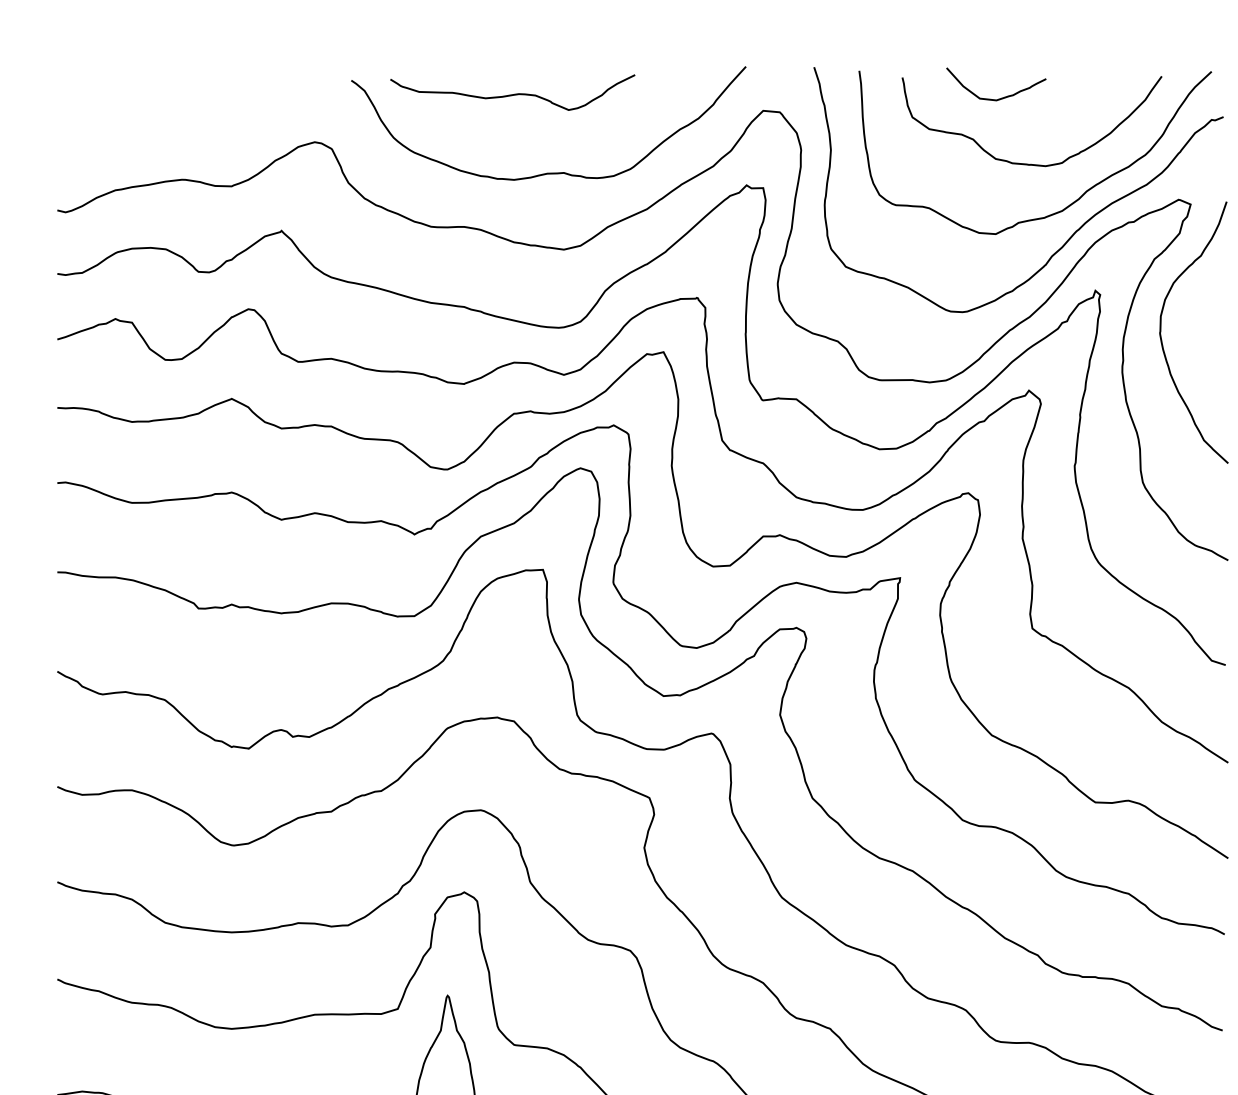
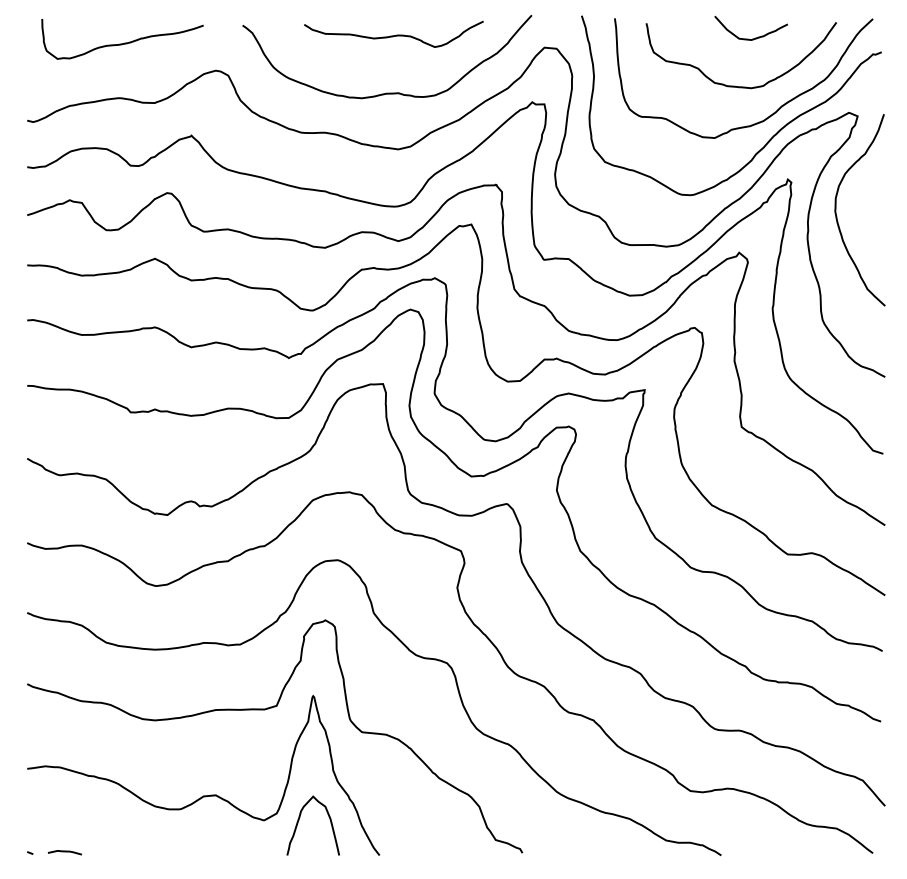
curve: (512, 94) -> (393, 35), moved
curve: (1002, 96) -> (755, 37), moved
curve: (190, 103) -> (124, 42), added

